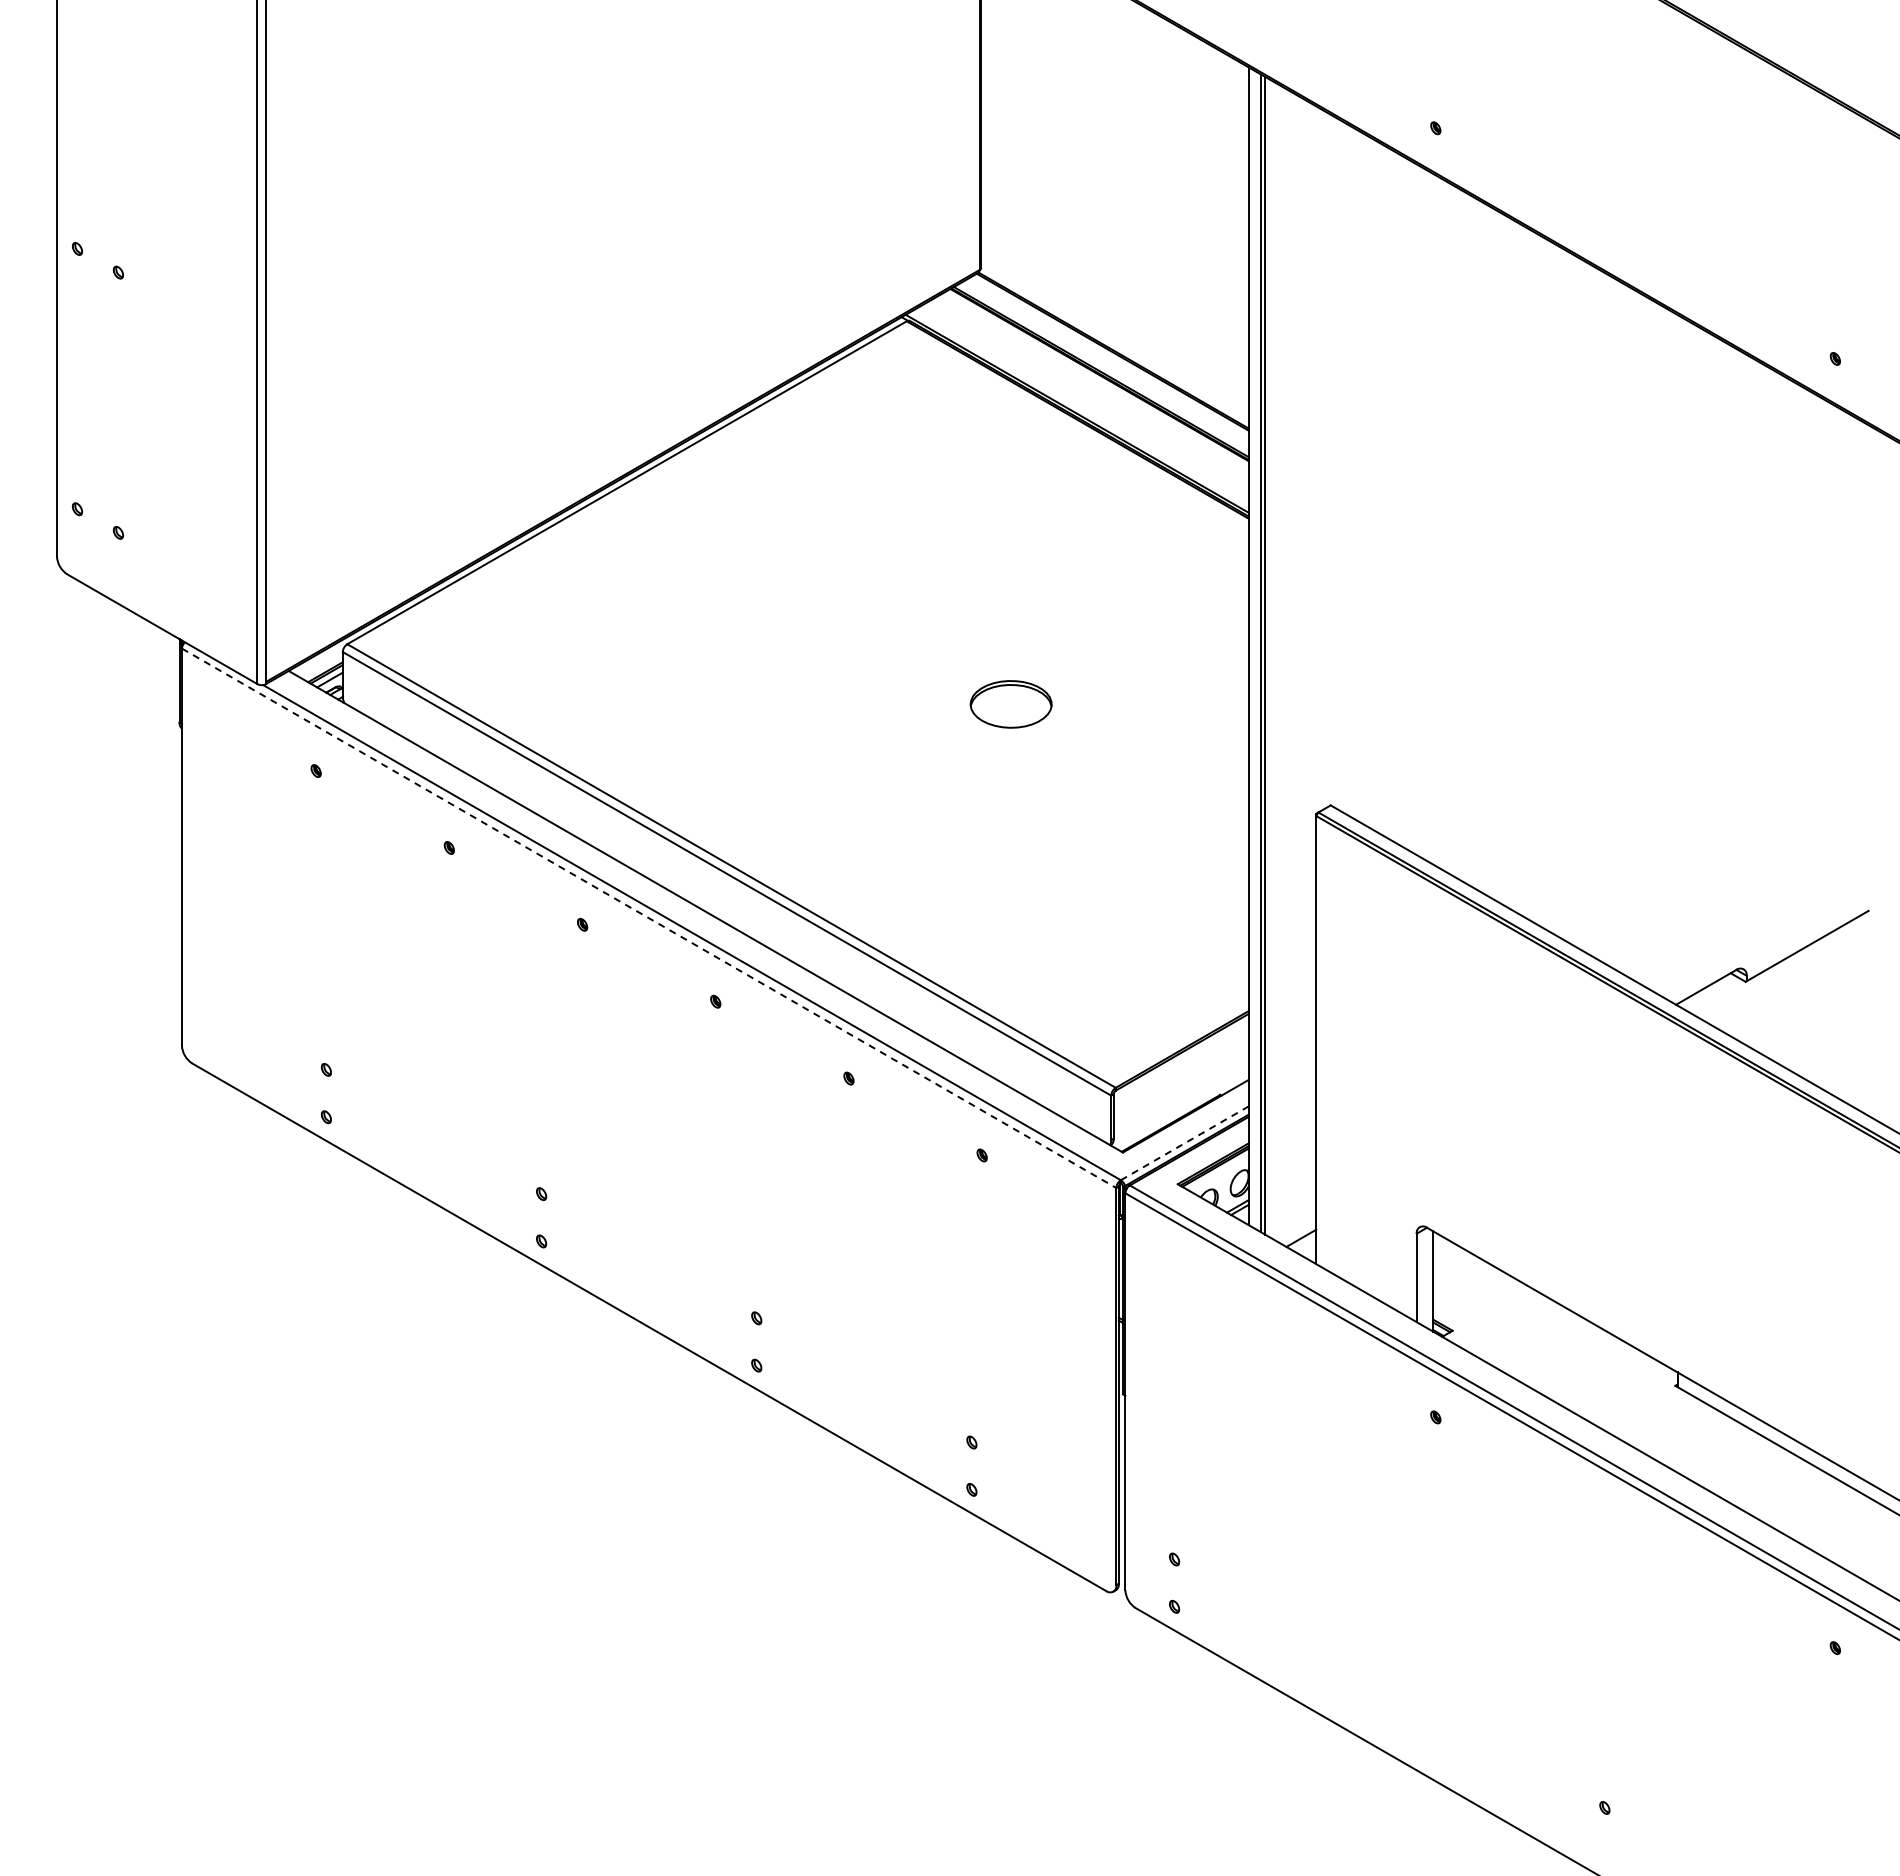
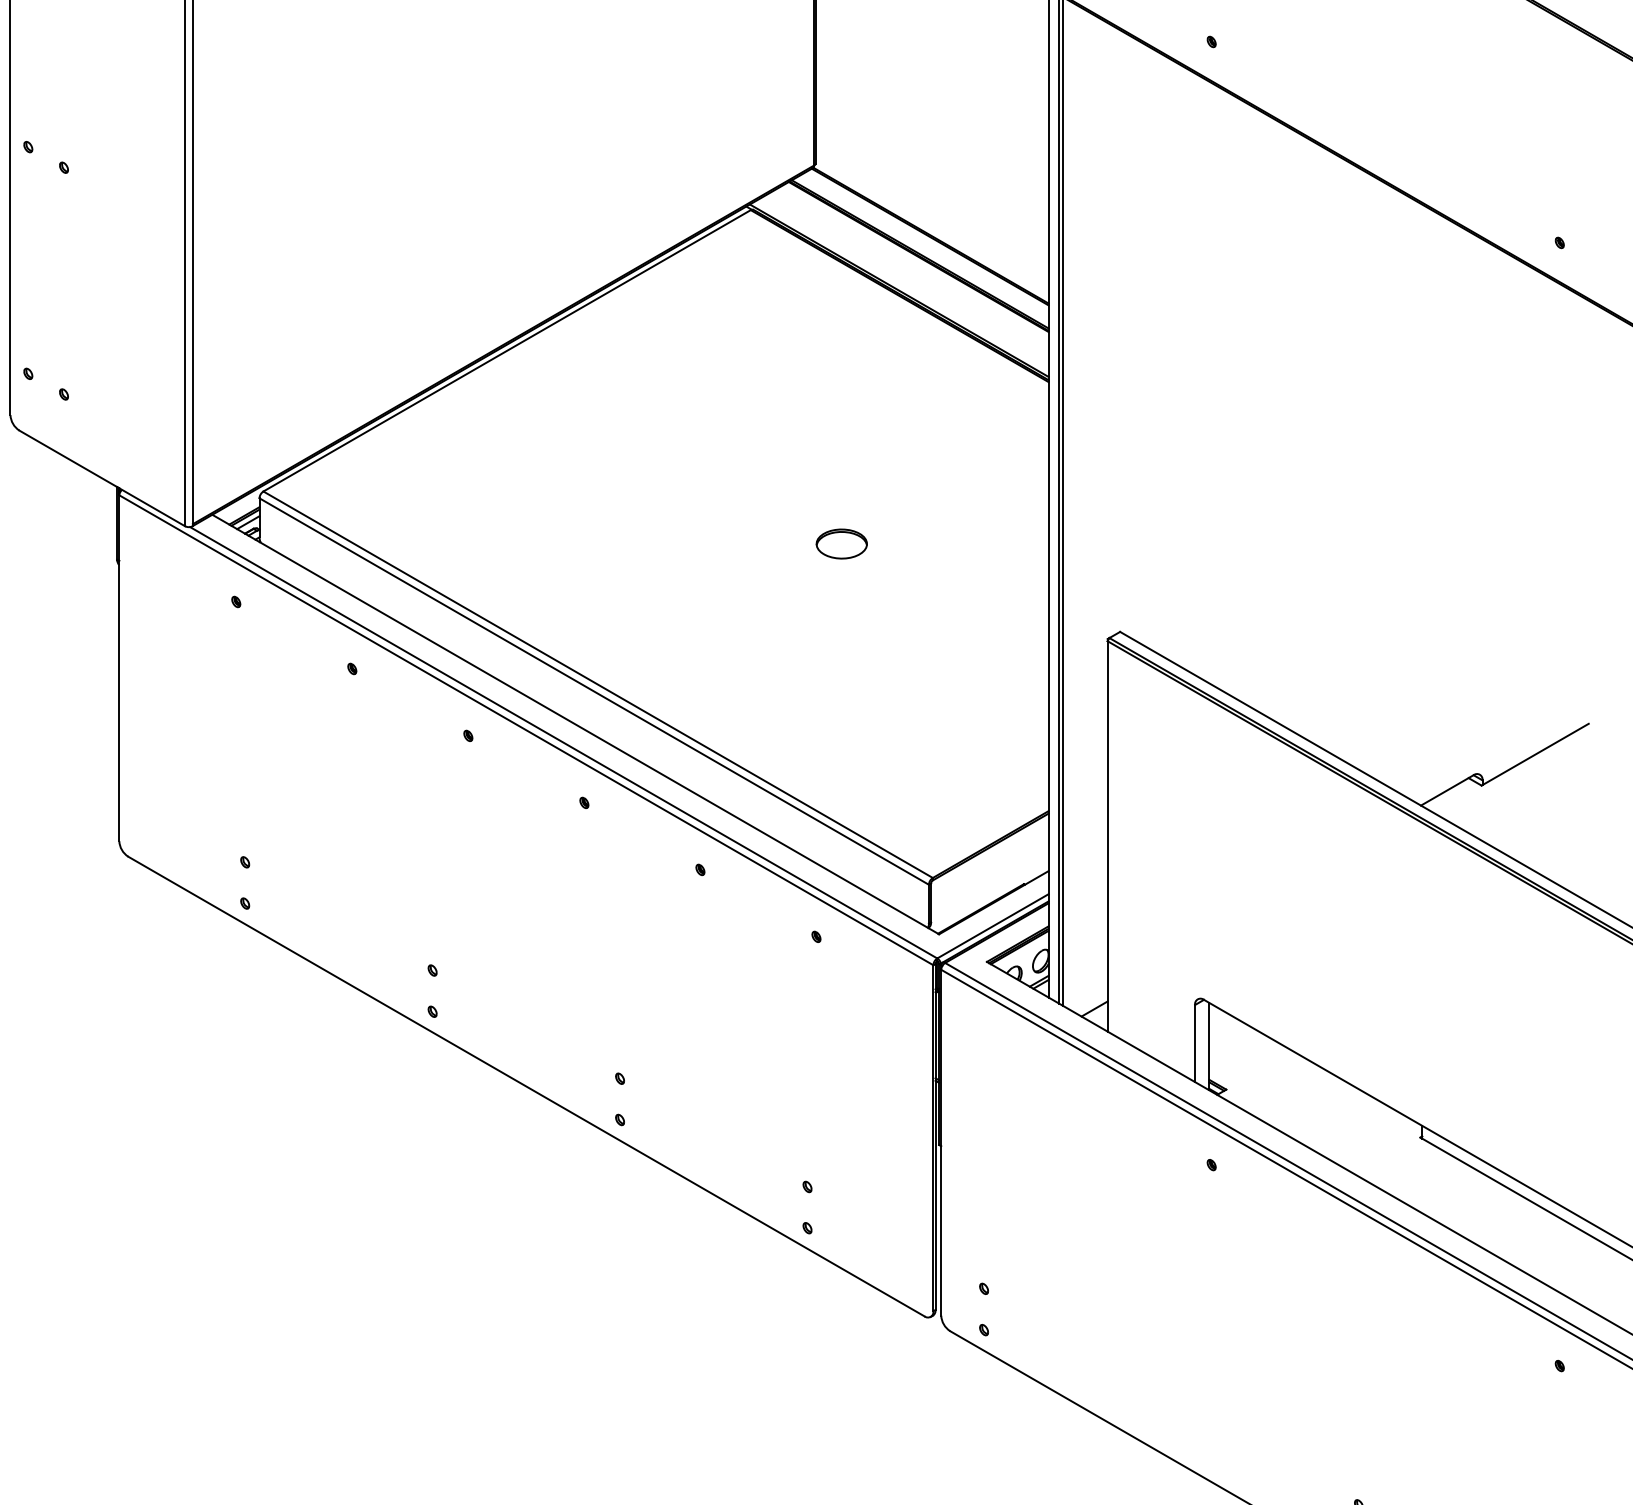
part: (1011, 704) -> (842, 543), size x0.71
line: (649, 918) -> (526, 730), dashed -> solid
line: (1184, 1143) -> (992, 926), dashed -> solid

